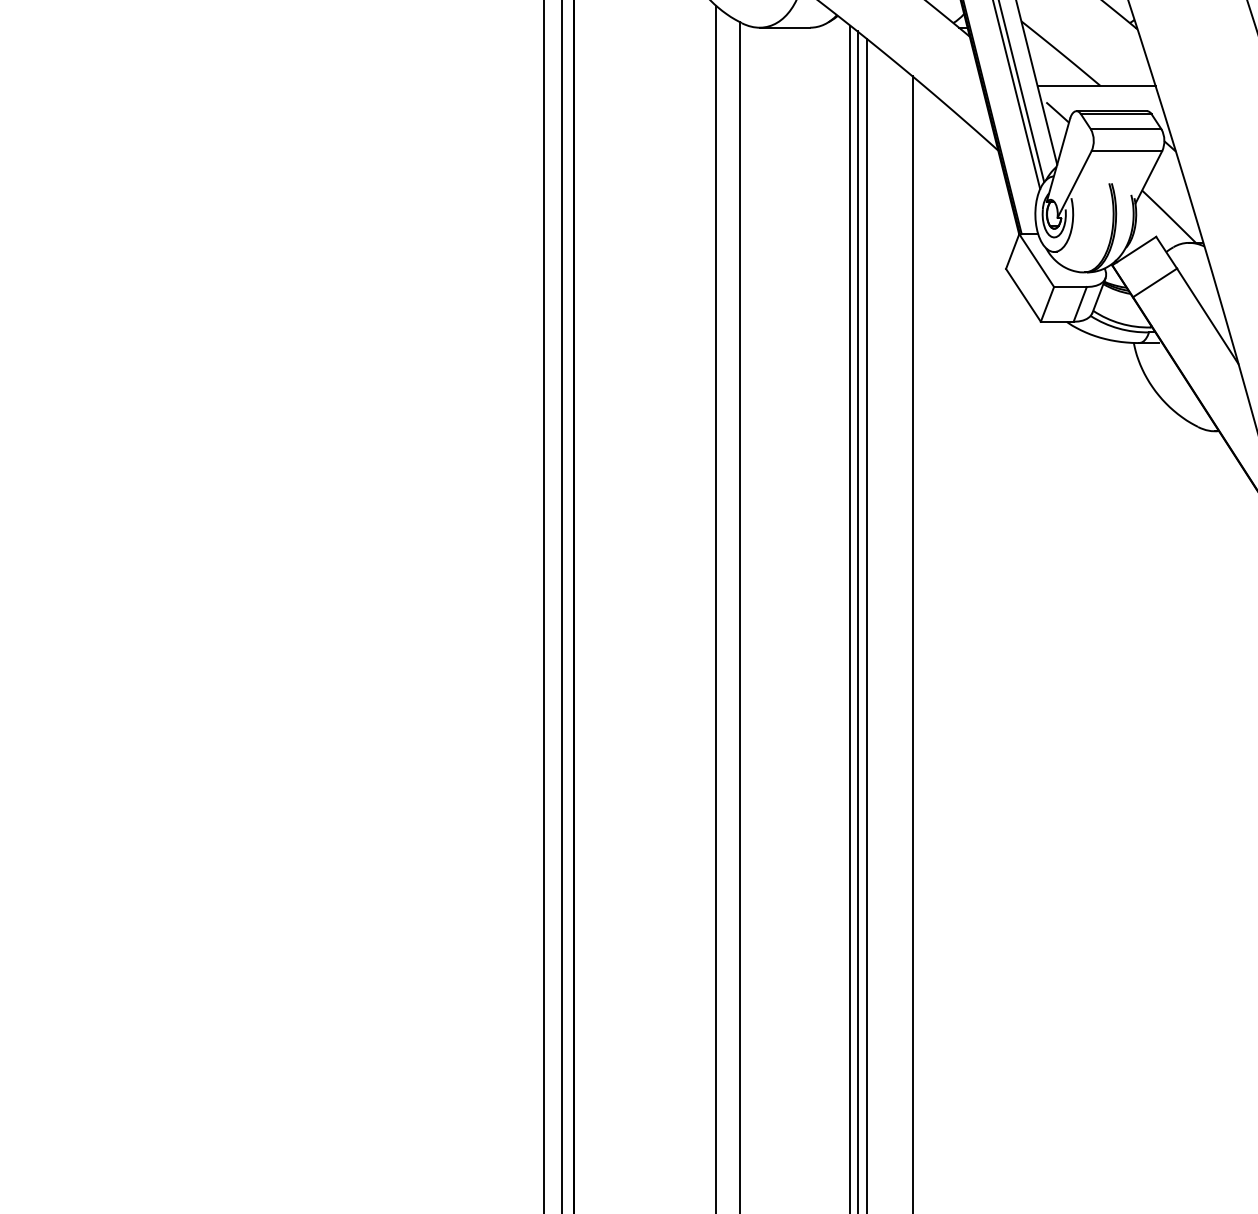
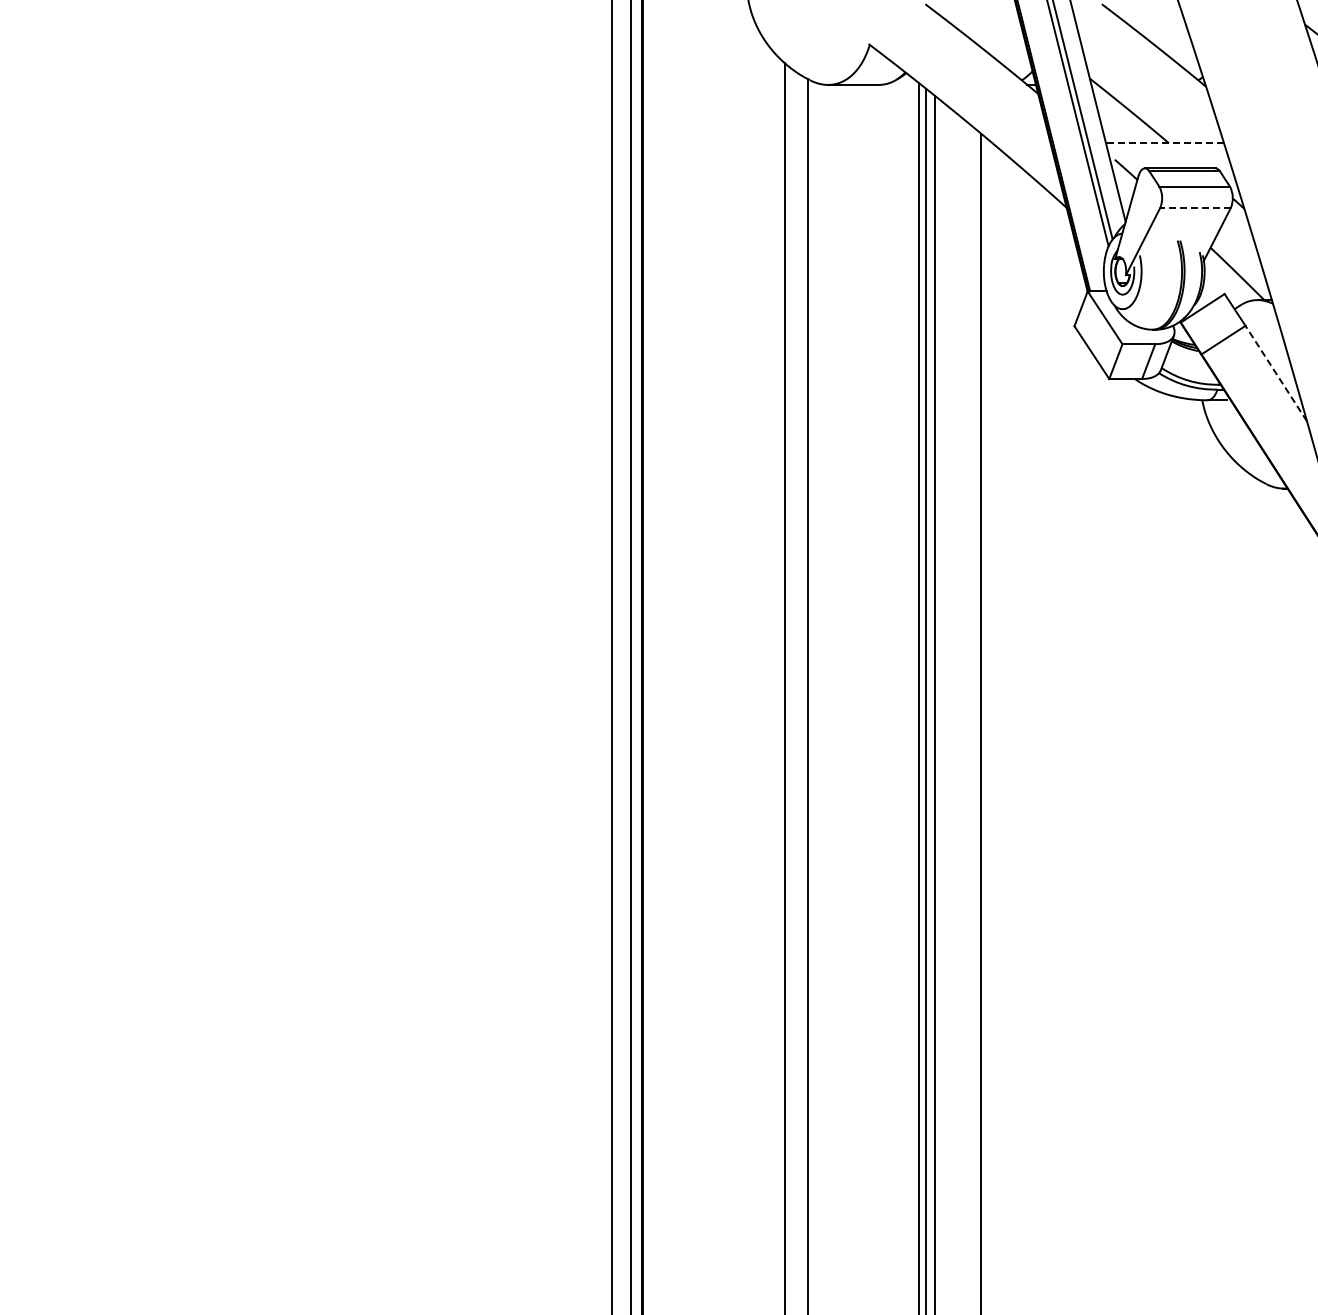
line: (1096, 86) -> (1164, 143), solid -> dashed
line: (1126, 151) -> (1194, 208), solid -> dashed
line: (1208, 316) -> (1276, 373), solid -> dashed

